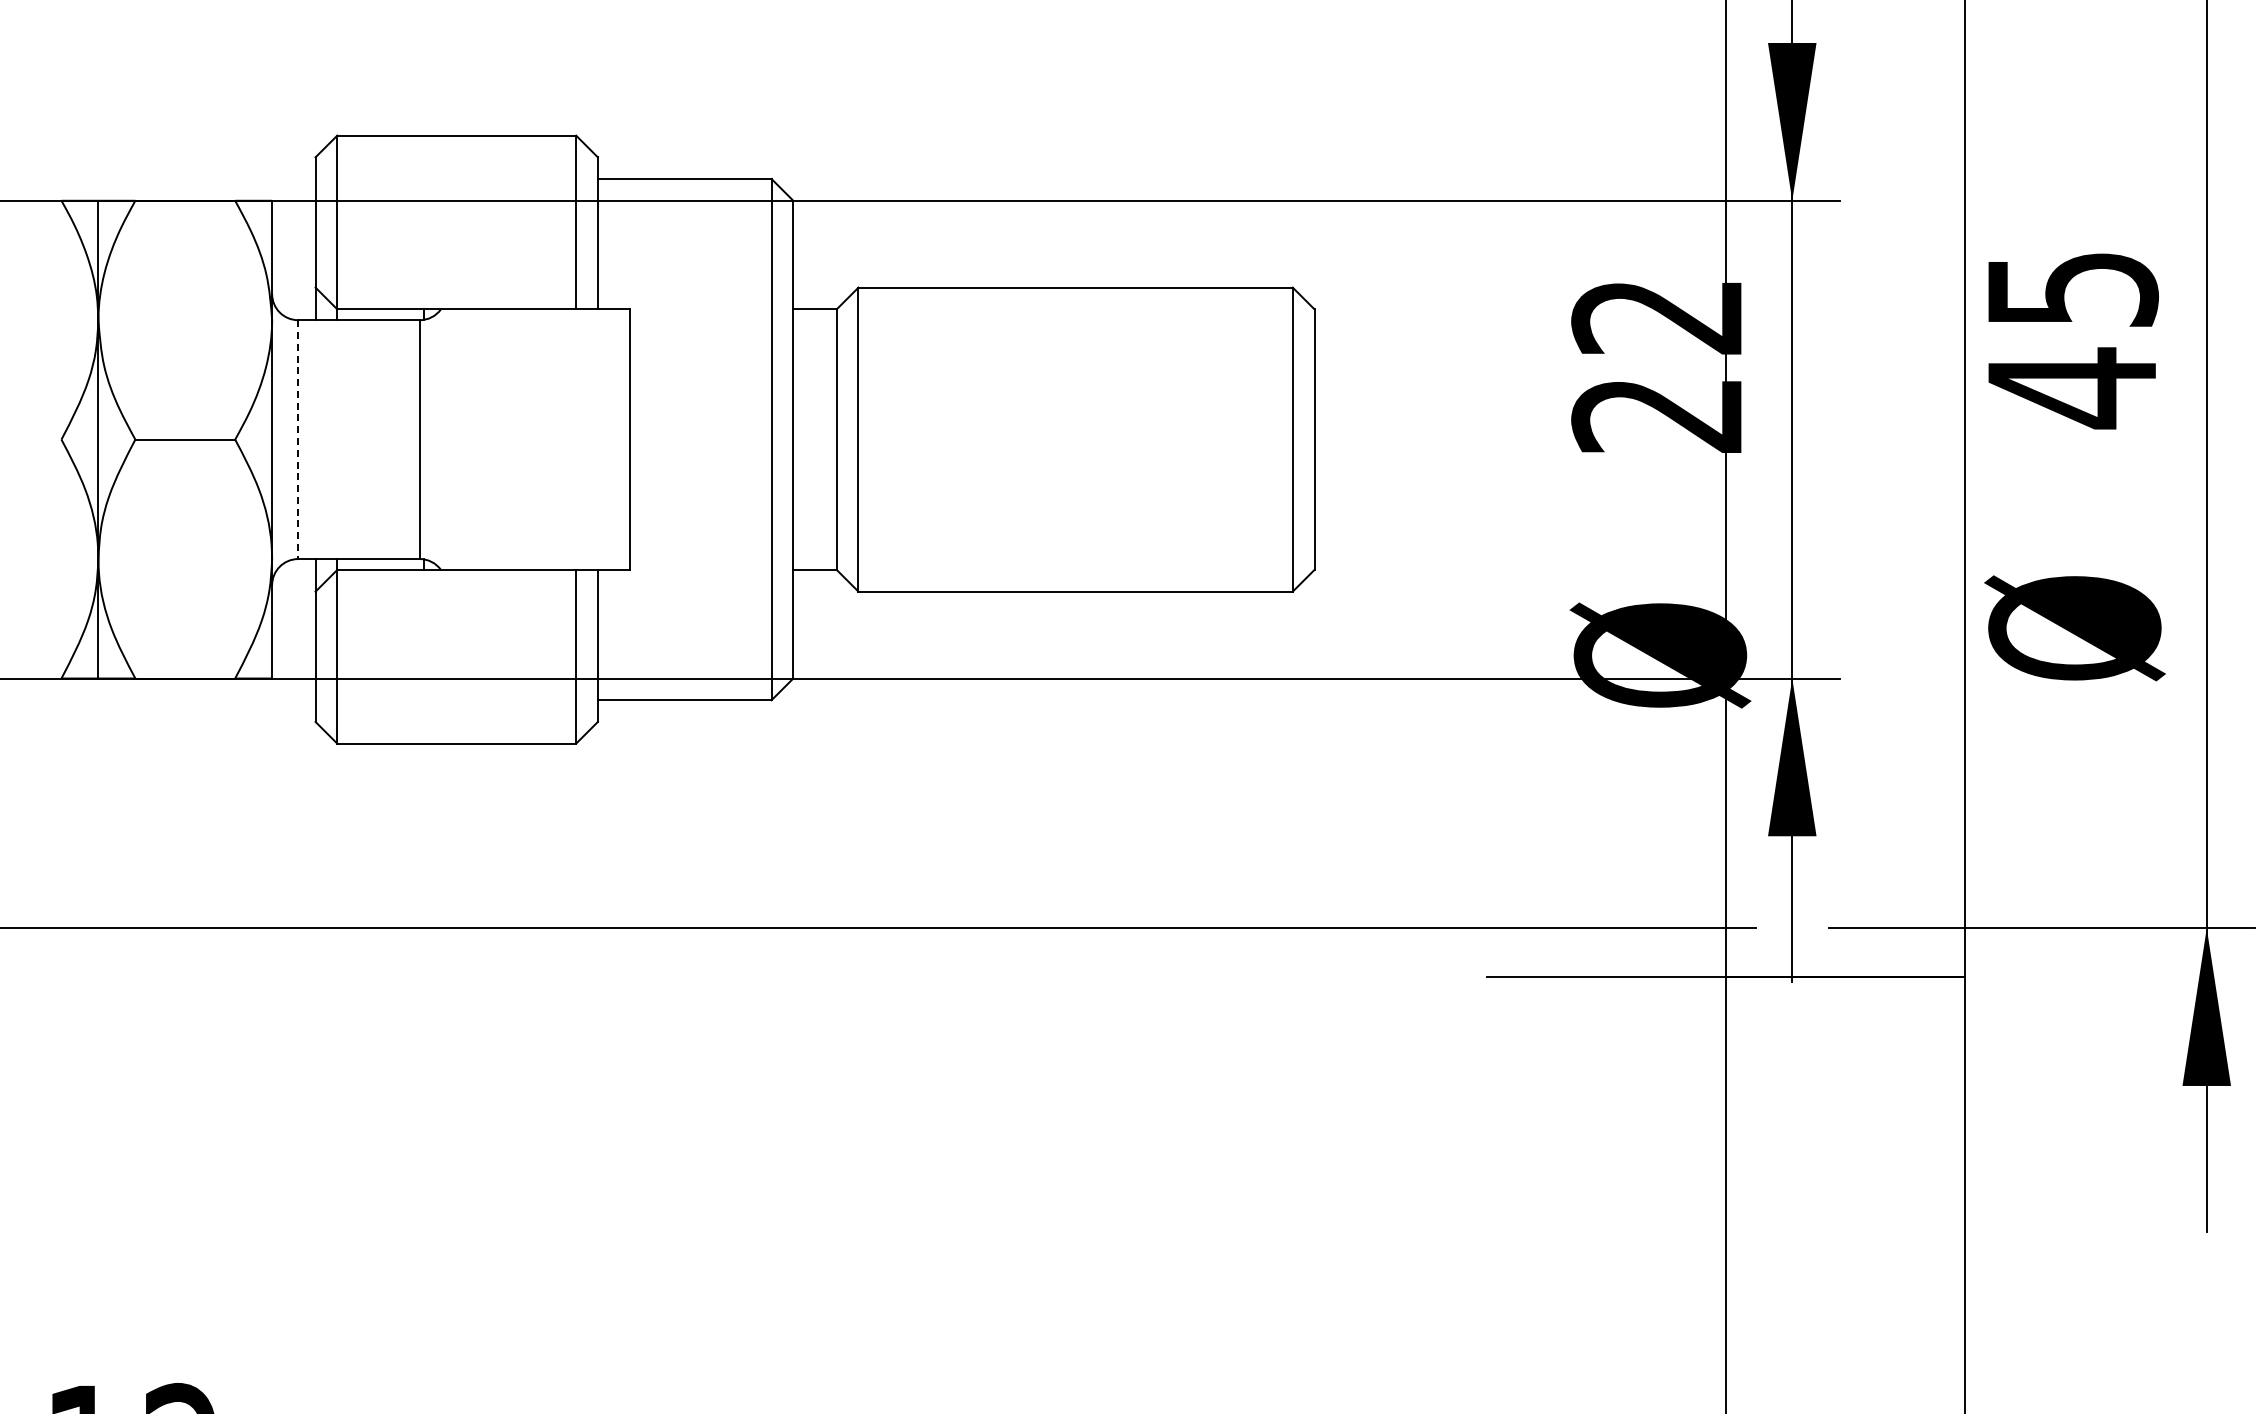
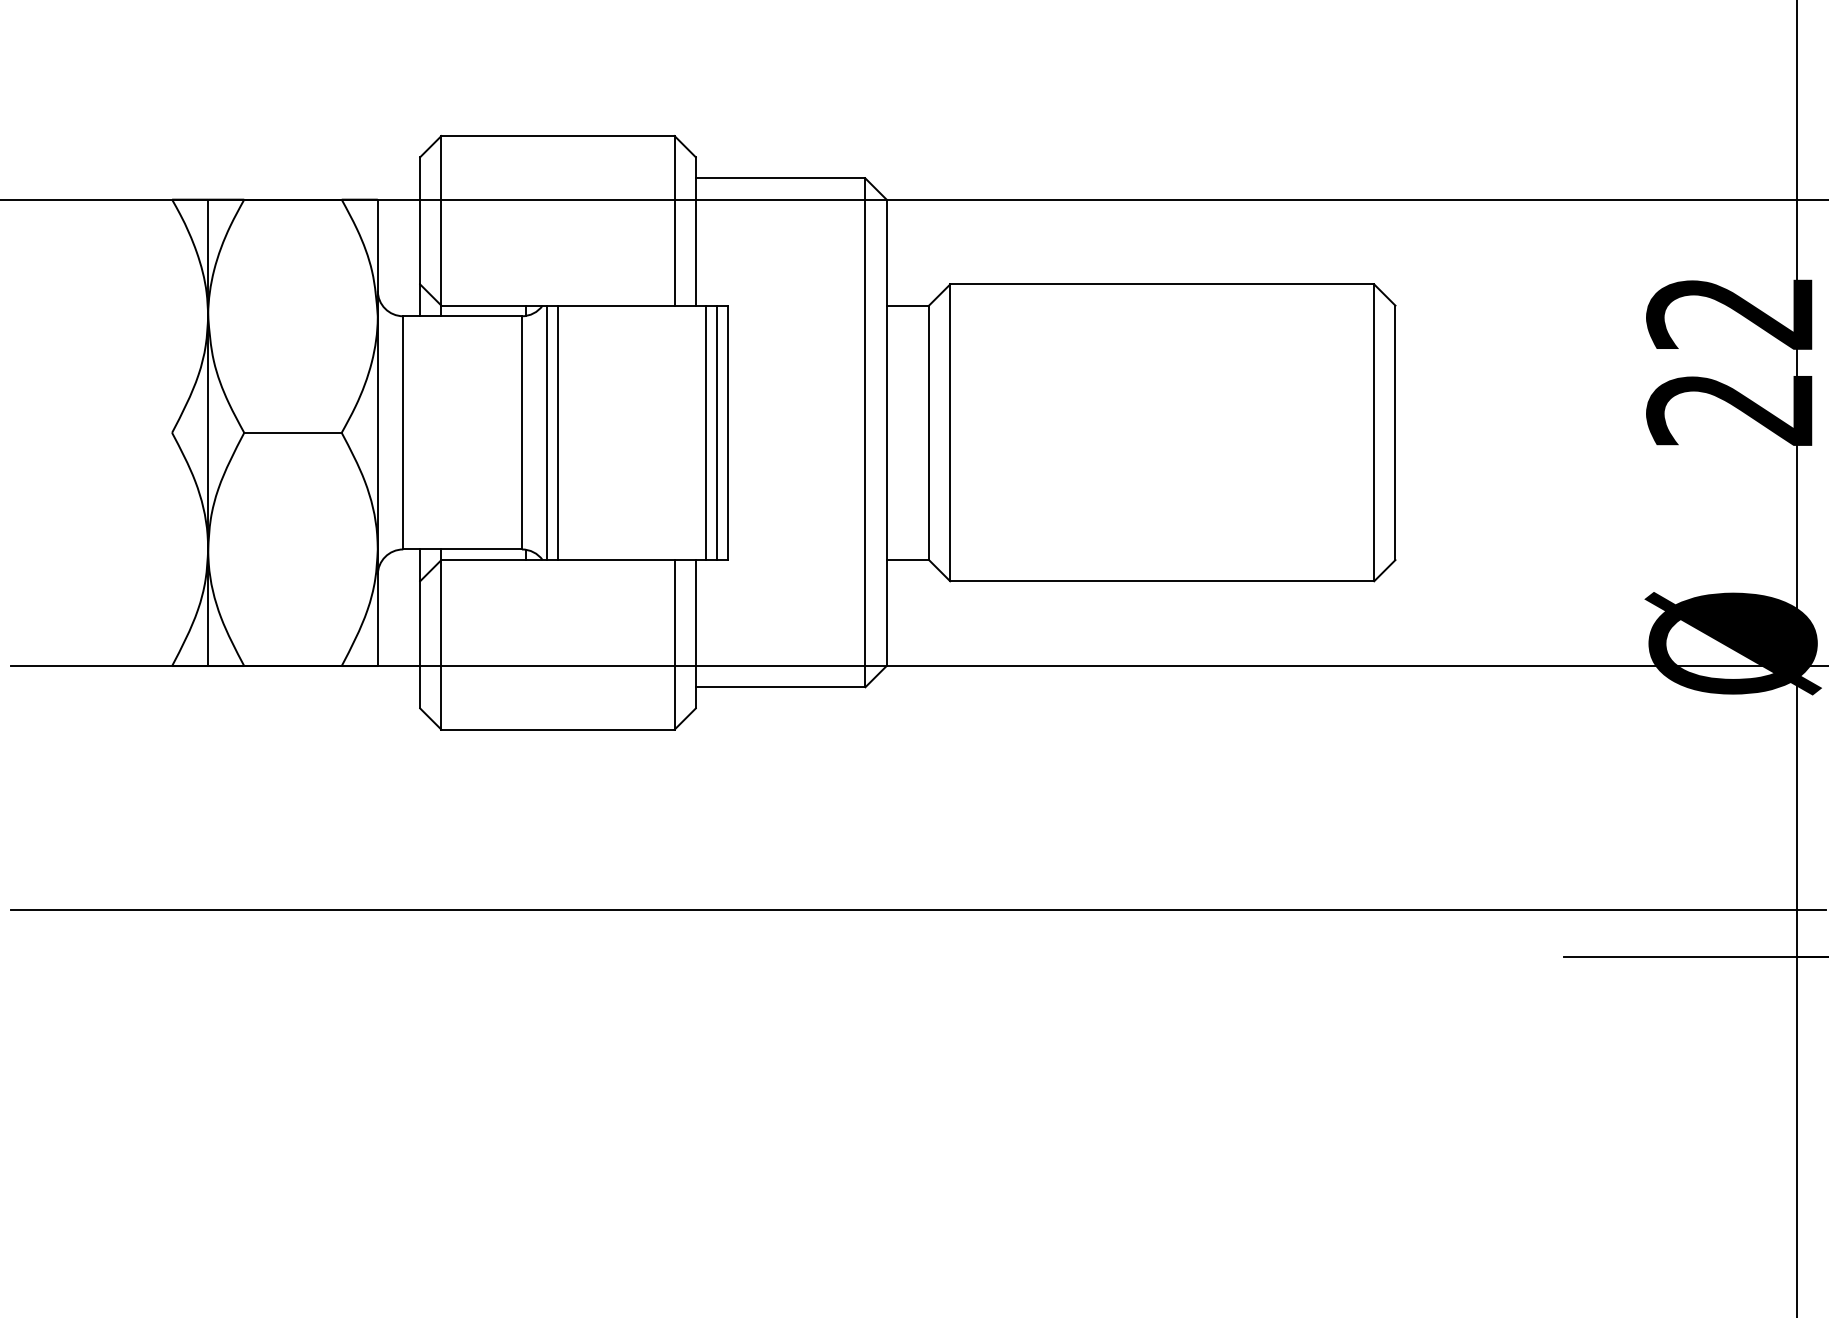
line: (445, 439) -> (547, 432), added
line: (456, 439) -> (557, 432), added
line: (608, 439) -> (706, 432), added
line: (619, 439) -> (716, 432), added
line: (298, 440) -> (403, 433), dashed -> solid

